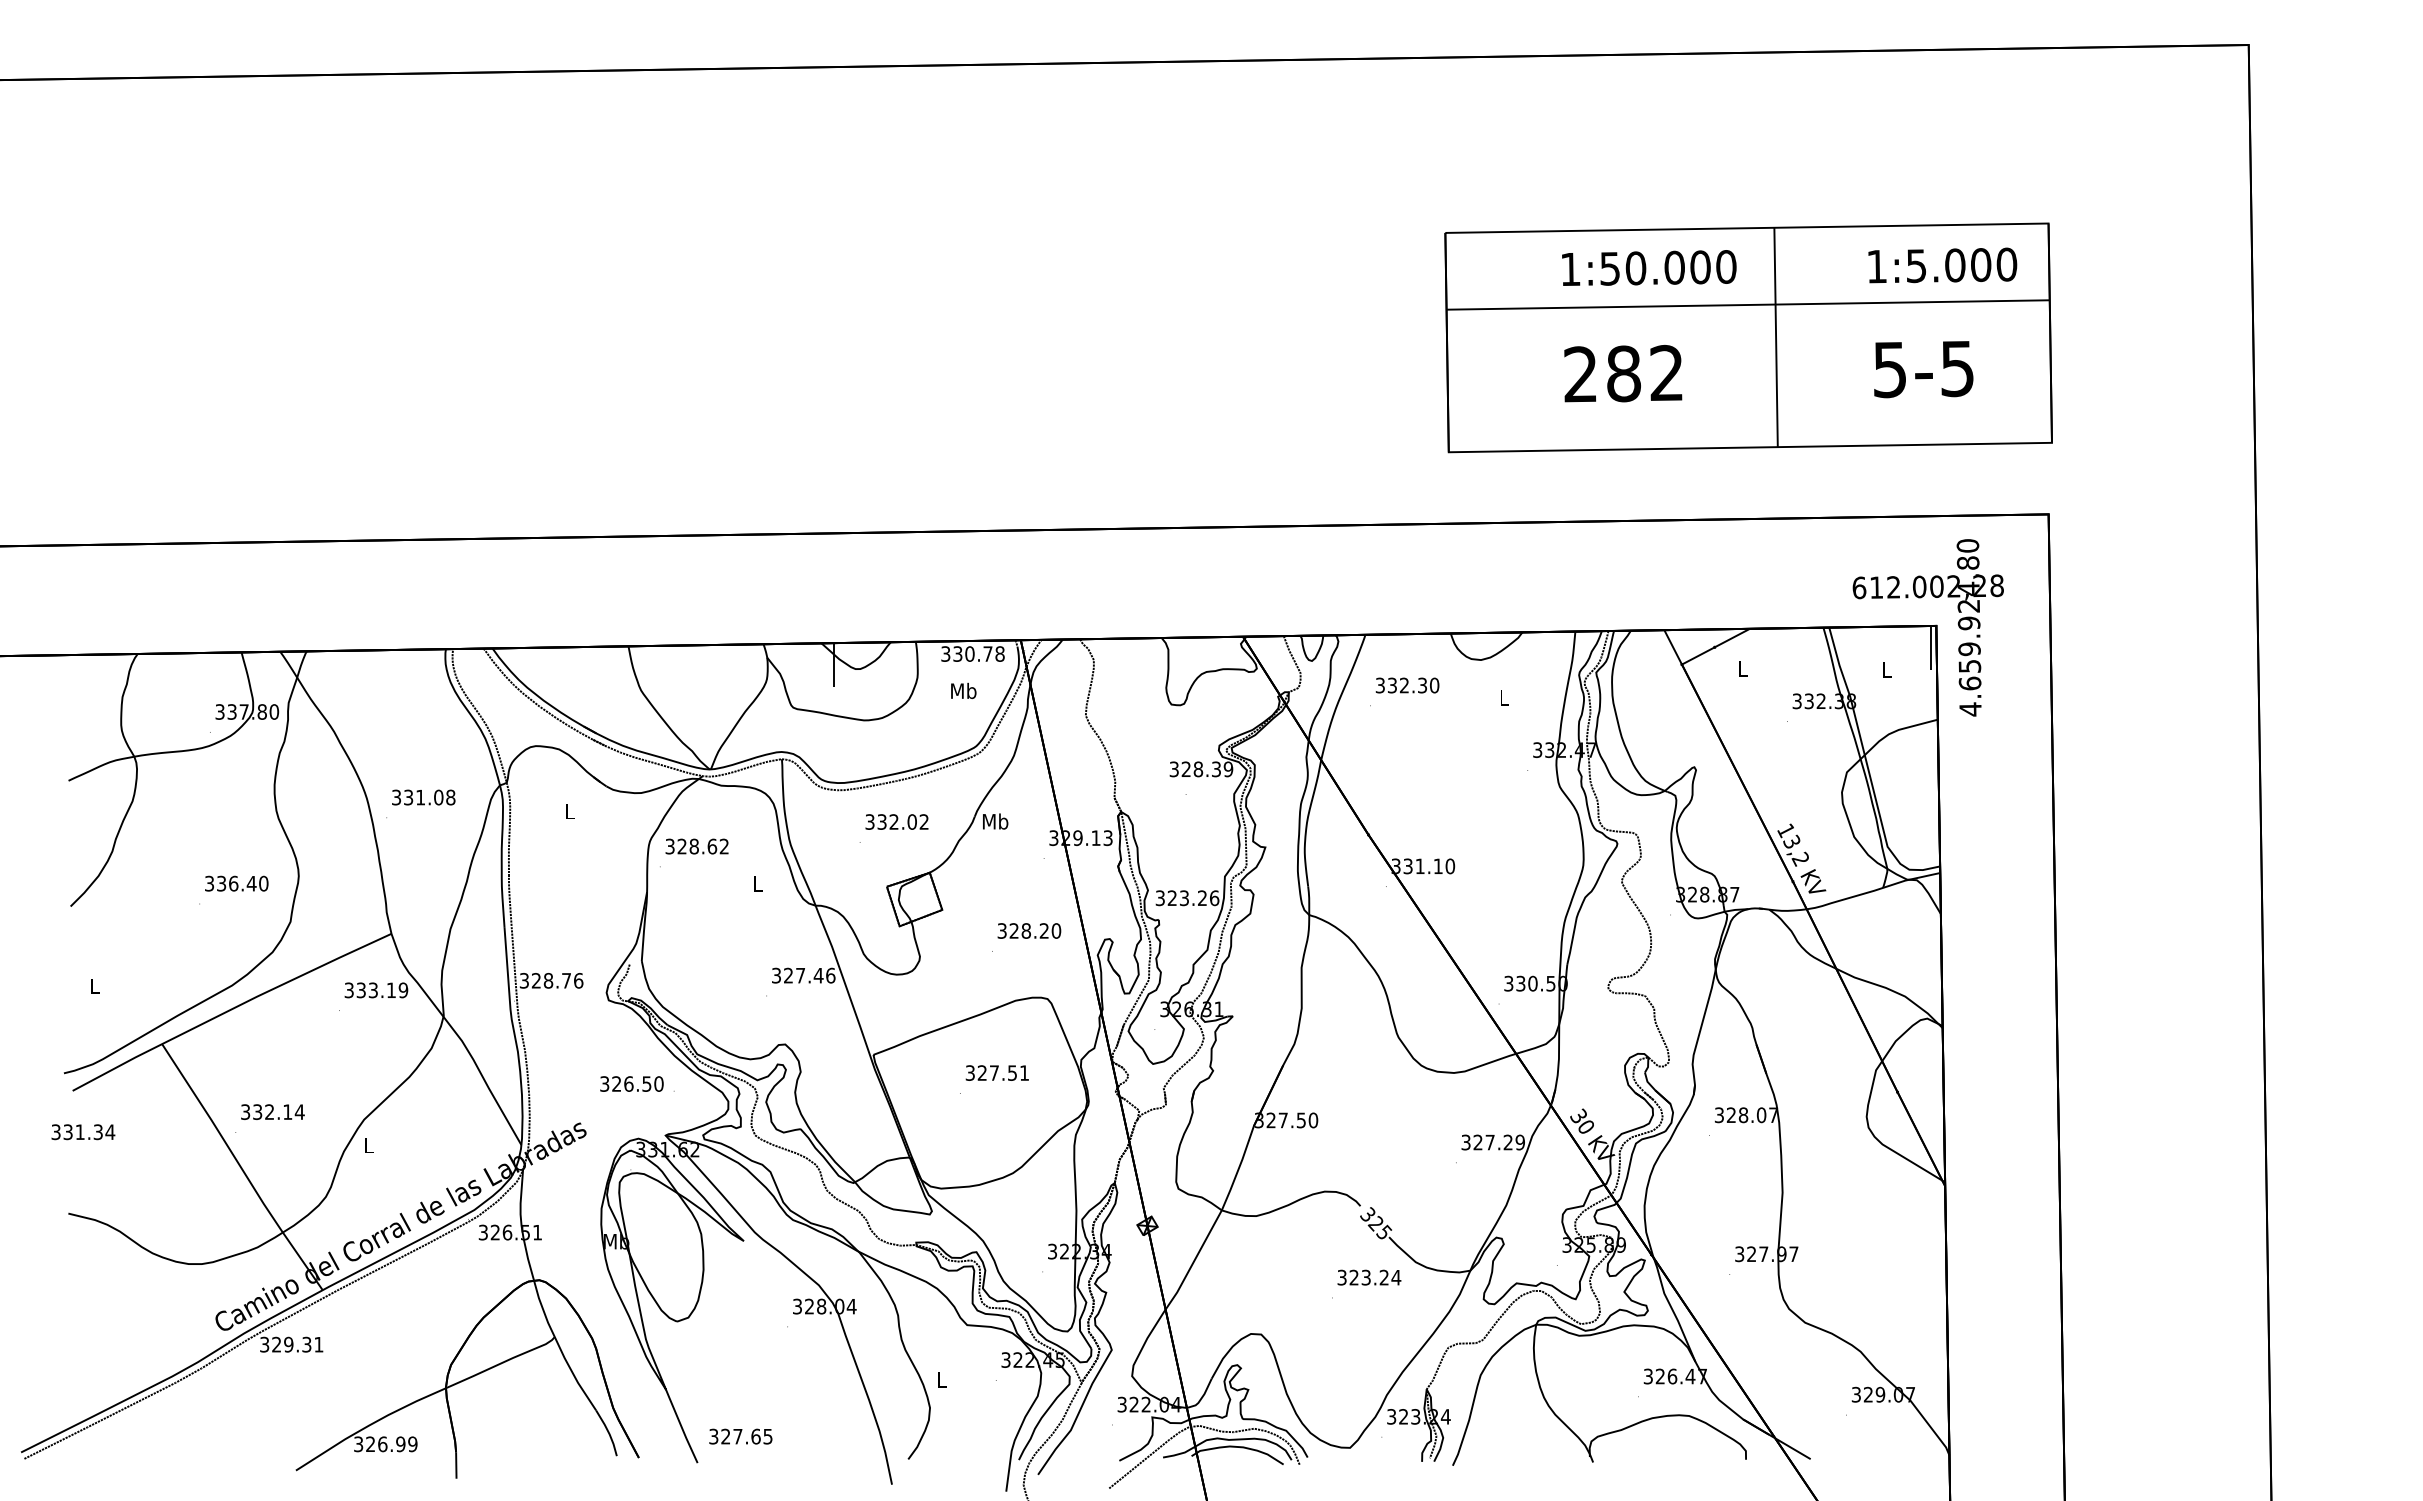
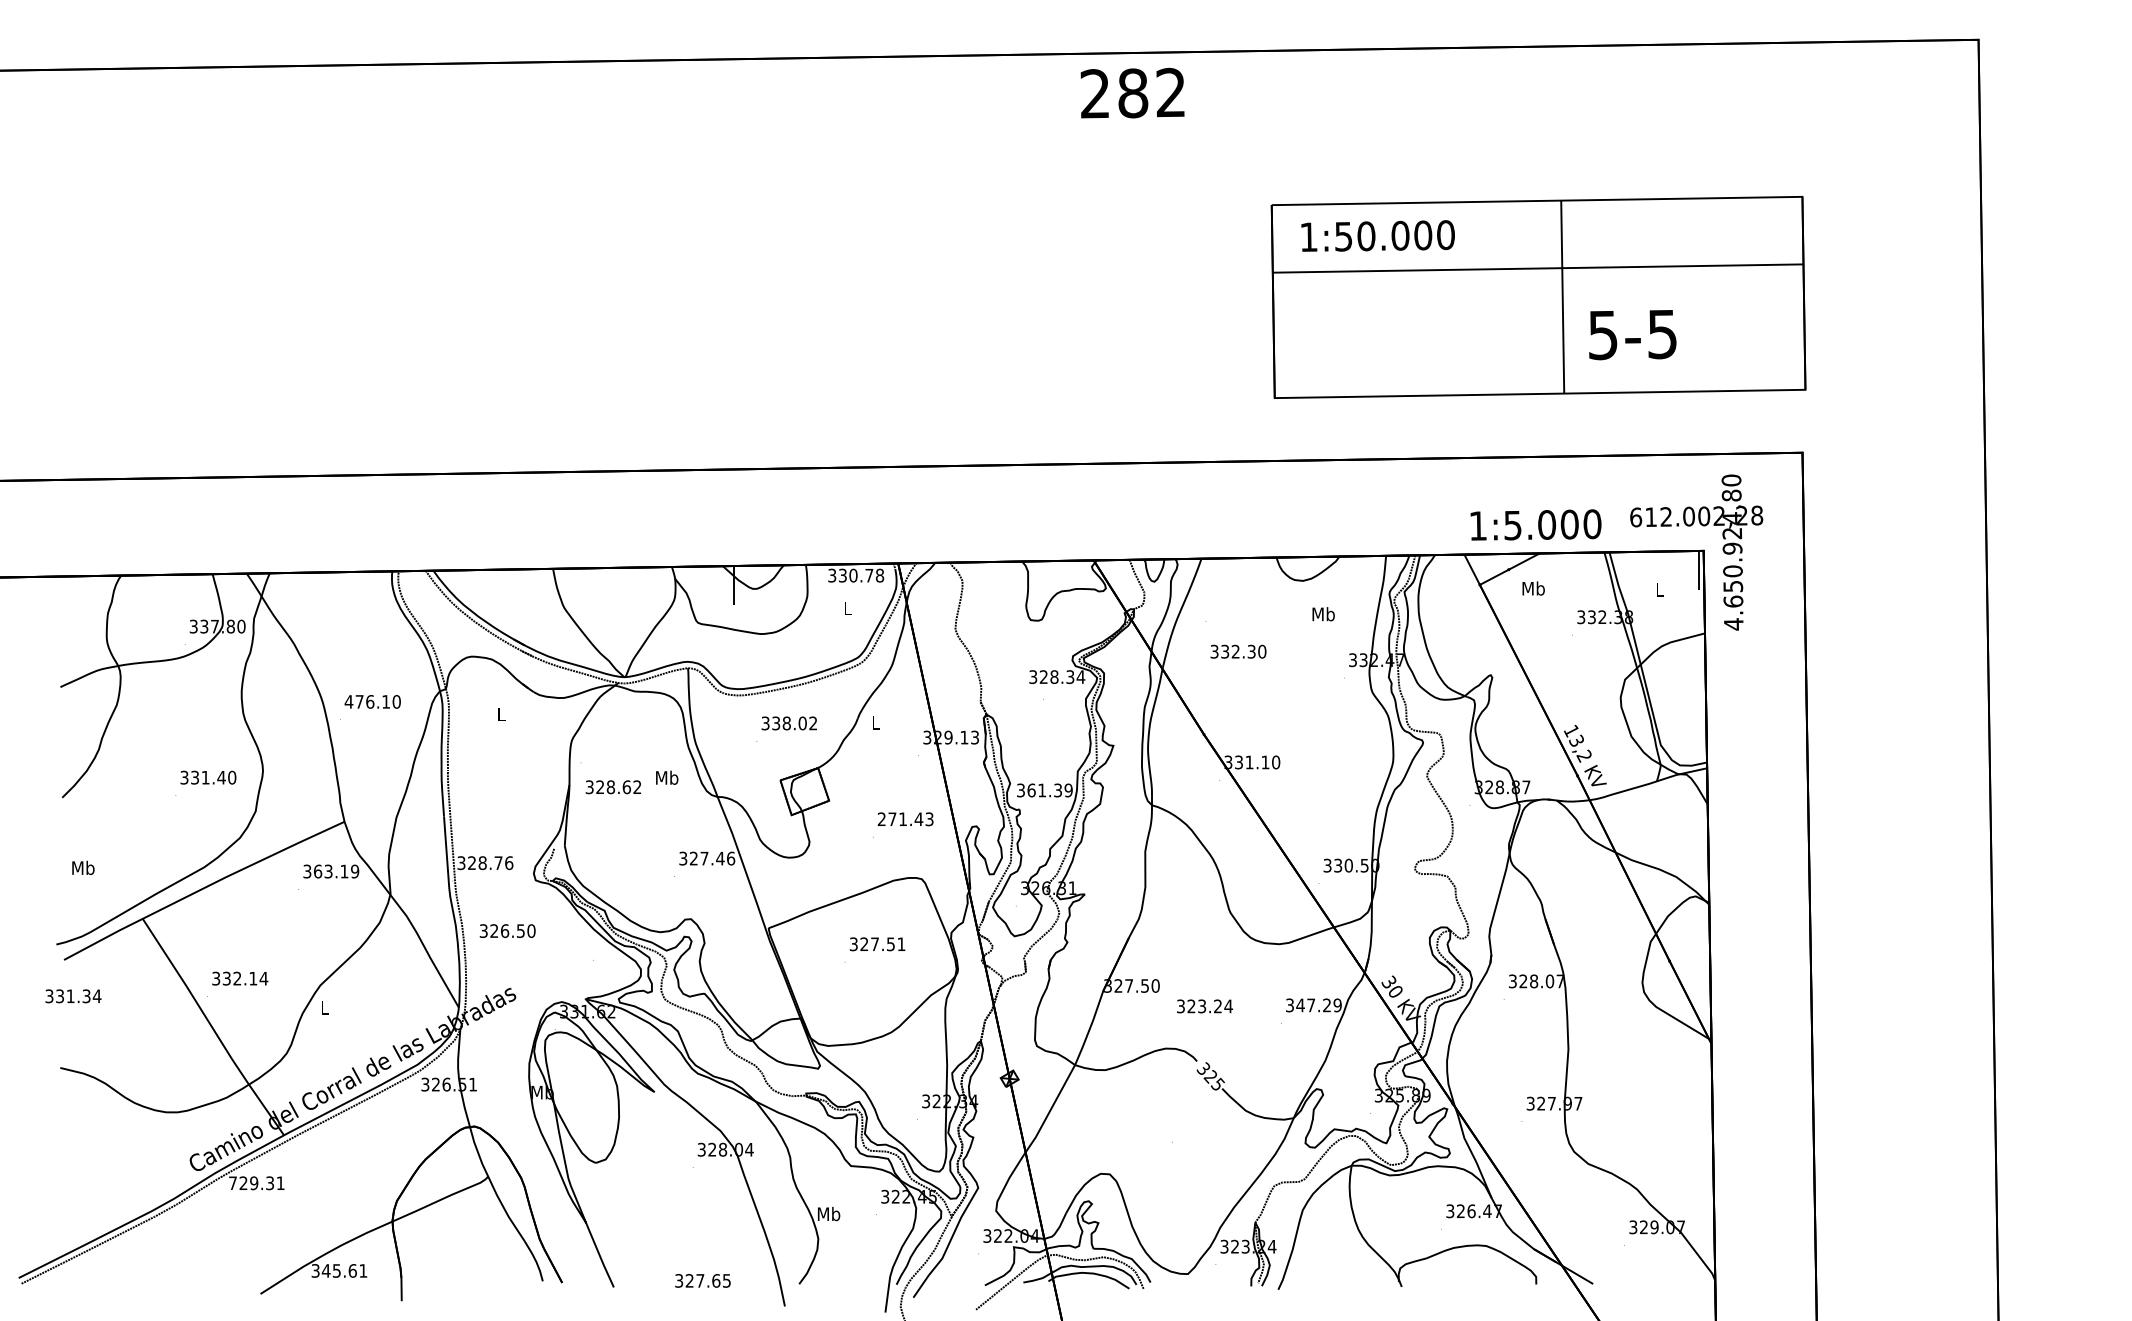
text: (1942, 265) -> (1535, 525), moved
text: (1649, 267) -> (1378, 235), moved
text: (1923, 369) -> (1632, 334), moved
text: (1623, 373) -> (1132, 93), moved
text: (1969, 649) -> (1732, 571), 4.659.924,80 -> 4.650.924,80
text: (1742, 668) -> (1533, 588), L -> Mb
text: (1407, 685) -> (1238, 651), moved
text: (963, 690) -> (847, 607), Mb -> L
text: (1504, 697) -> (1323, 613), L -> Mb
text: (1228, 769) -> (1080, 677), 328.39 -> 328.34
text: (423, 797) -> (372, 701), 331.08 -> 476.10
text: (893, 821) -> (786, 722), 332.02 -> 338.02
text: (995, 821) -> (875, 722), Mb -> L
text: (696, 846) -> (612, 787), moved
text: (233, 883) -> (205, 777), 336.40 -> 331.40
text: (757, 883) -> (666, 777), L -> Mb
text: (1193, 898) -> (1050, 790), 323.26 -> 361.39
text: (1029, 930) -> (905, 818), 328.20 -> 271.43
text: (94, 986) -> (83, 868), L -> Mb
text: (361, 990) -> (318, 871), 333.19 -> 363.19
text: (631, 1083) -> (507, 930), moved
text: (1478, 1142) -> (1300, 1005), 327.29 -> 347.29
text: (1369, 1277) -> (1205, 1006), moved
text: (264, 1344) -> (232, 1183), 329.31 -> 729.31
text: (941, 1379) -> (828, 1213), L -> Mb
text: (740, 1436) -> (702, 1280), moved
text: (391, 1444) -> (344, 1271), 326.99 -> 345.61

